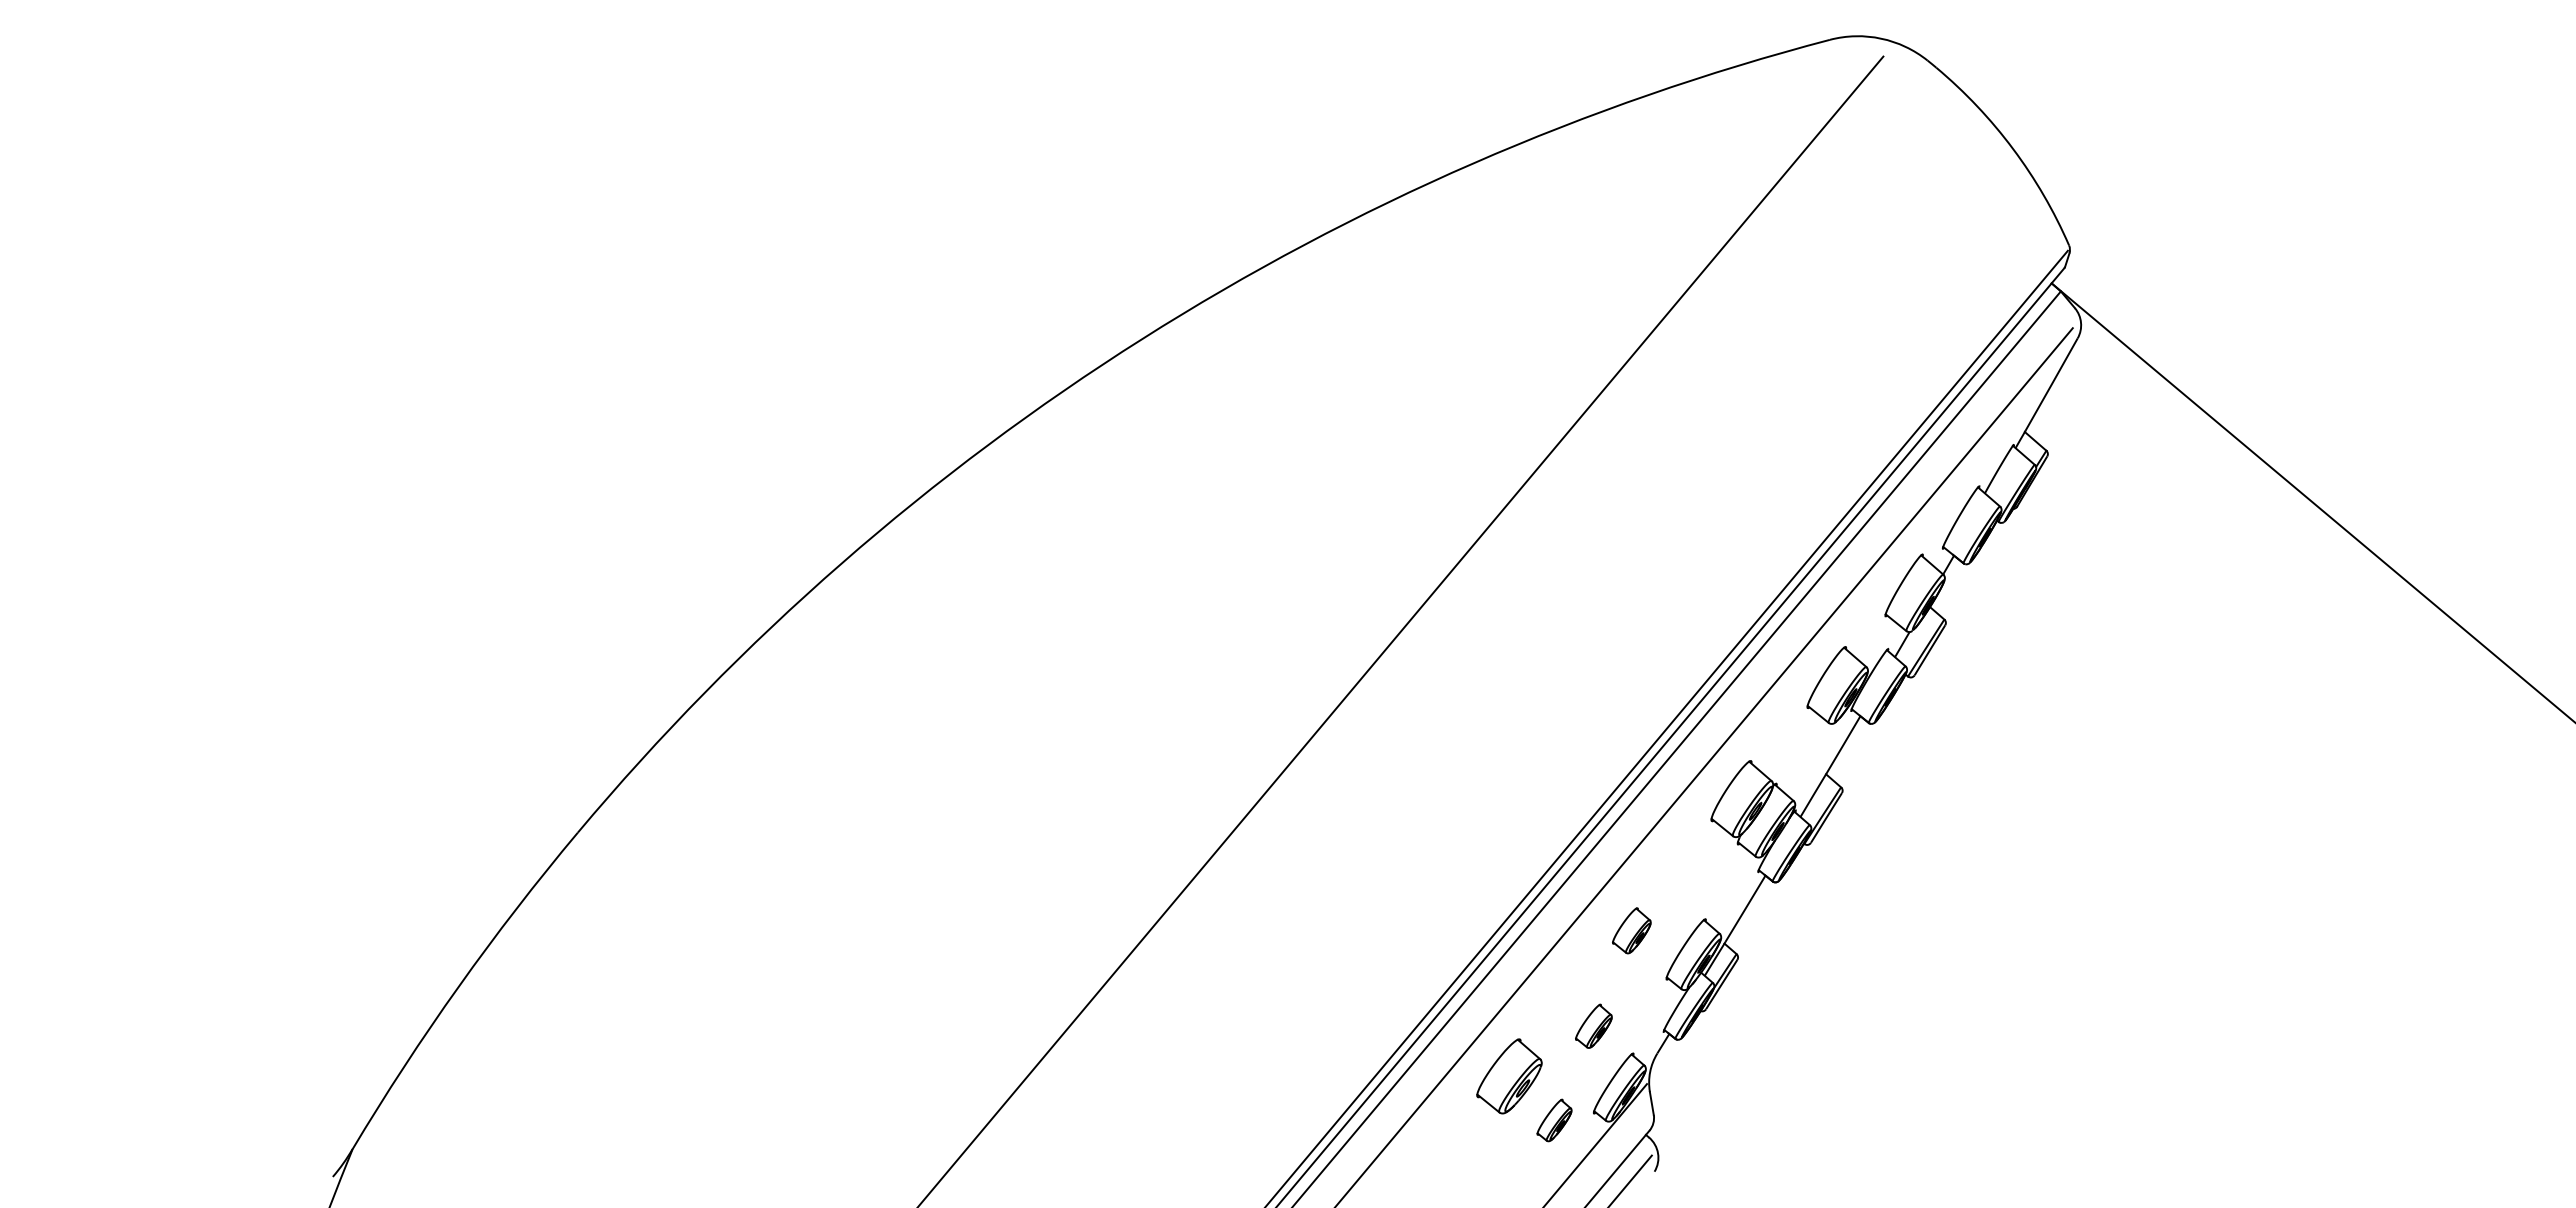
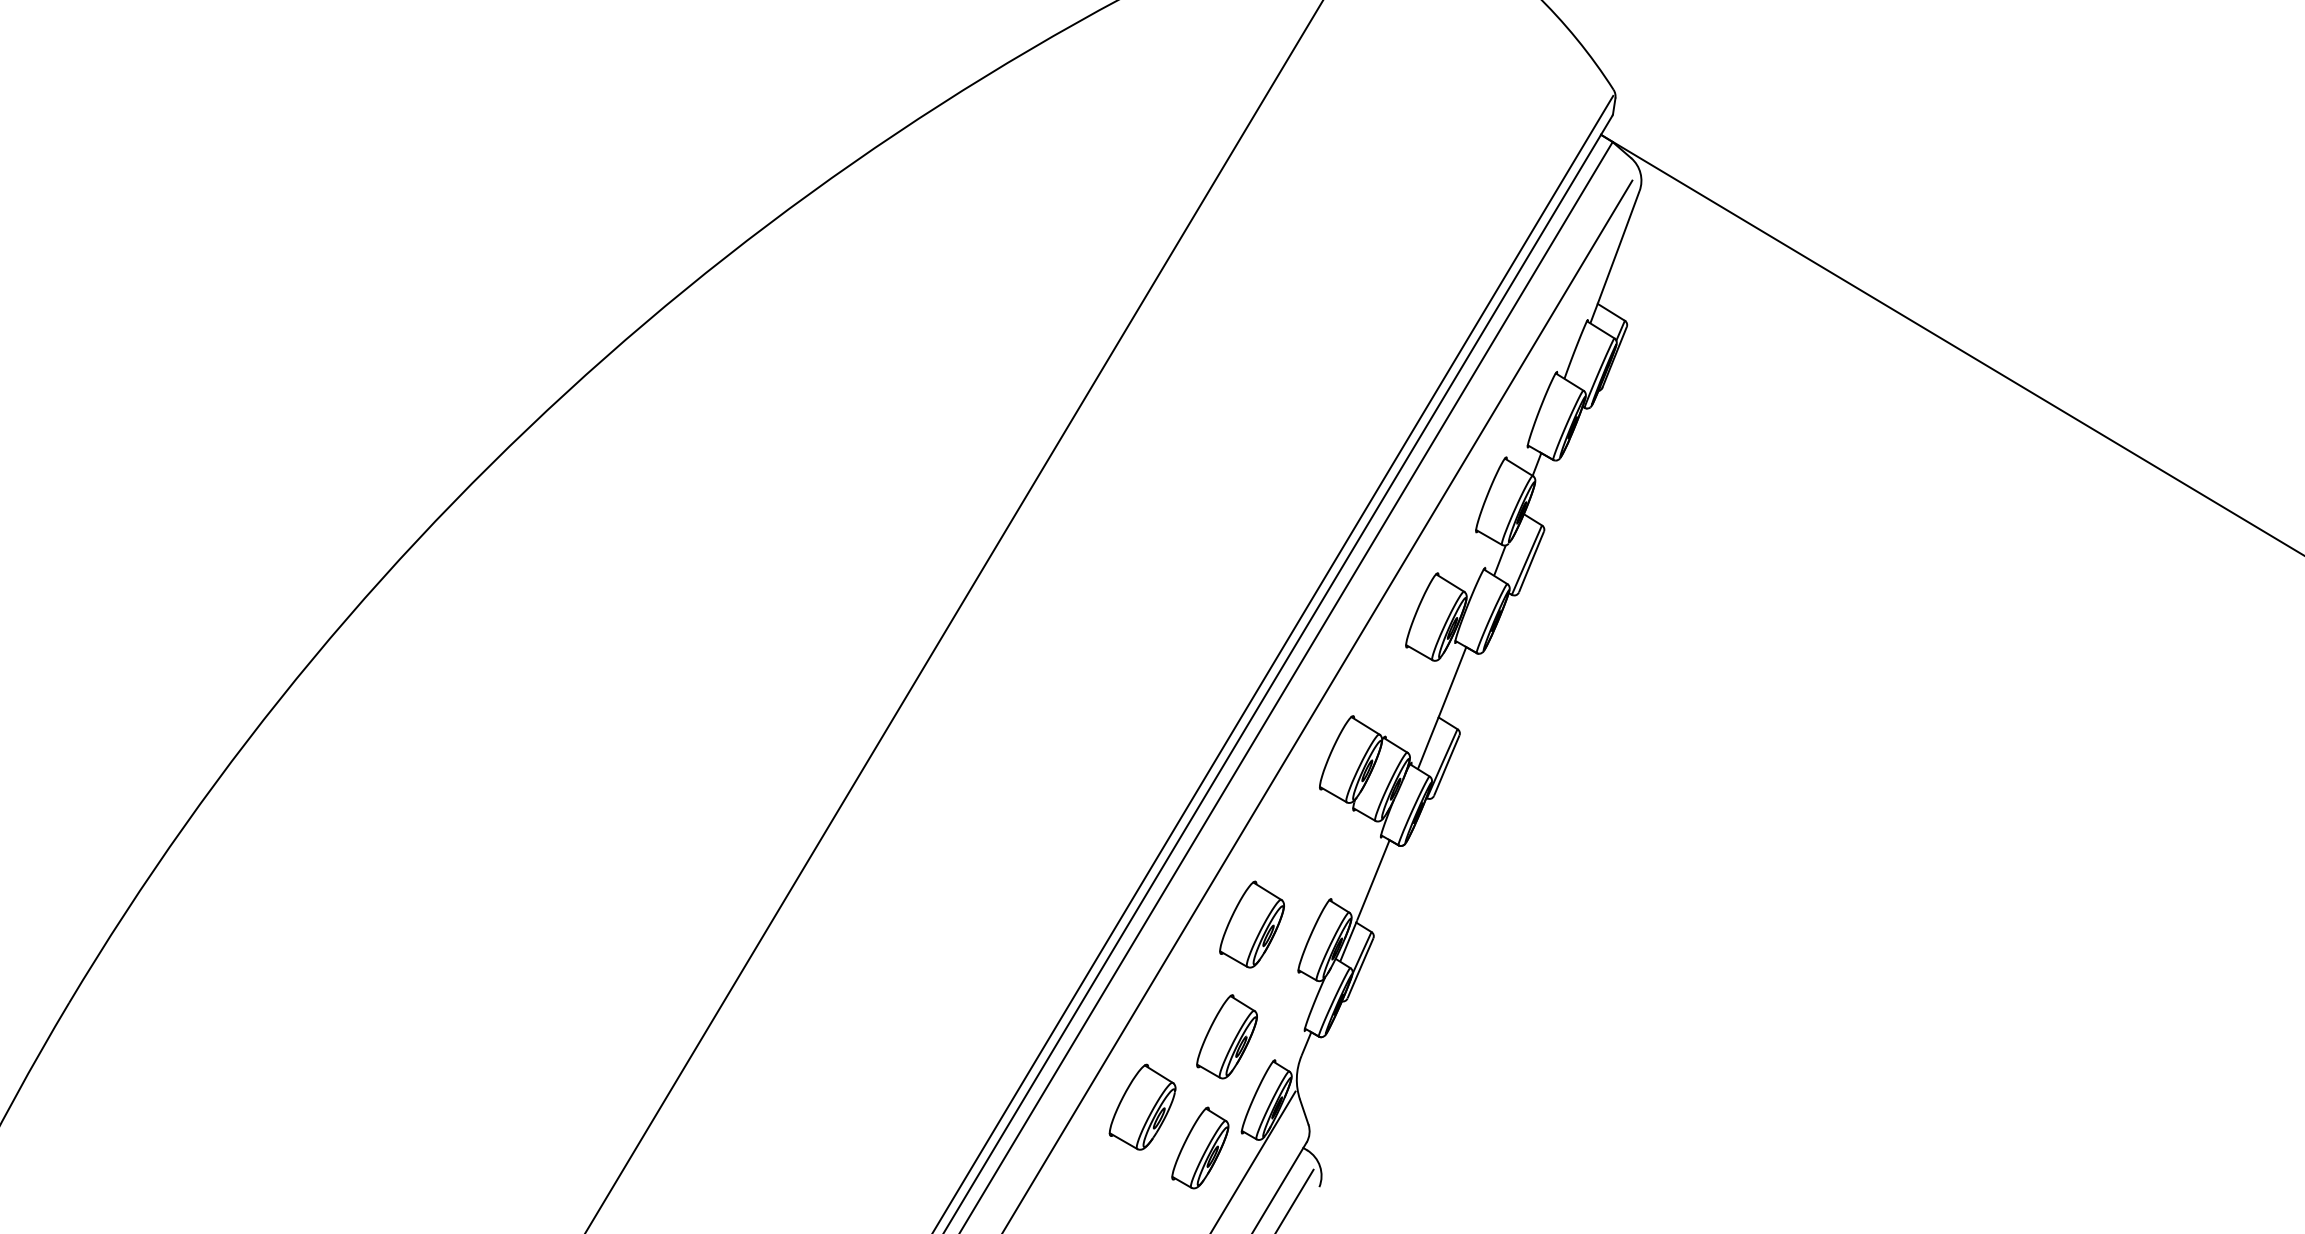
part: (1631, 930) -> (1251, 924), size x1.67
part: (1593, 1026) -> (1226, 1037), size x1.67
part: (1554, 1120) -> (1199, 1148), size x1.67

